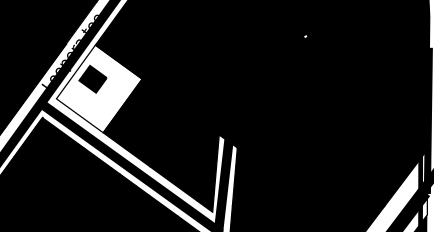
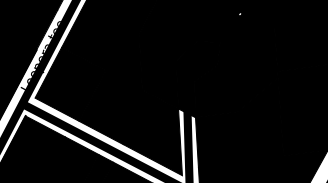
fill: (99, 88) -> (70, 83), added

